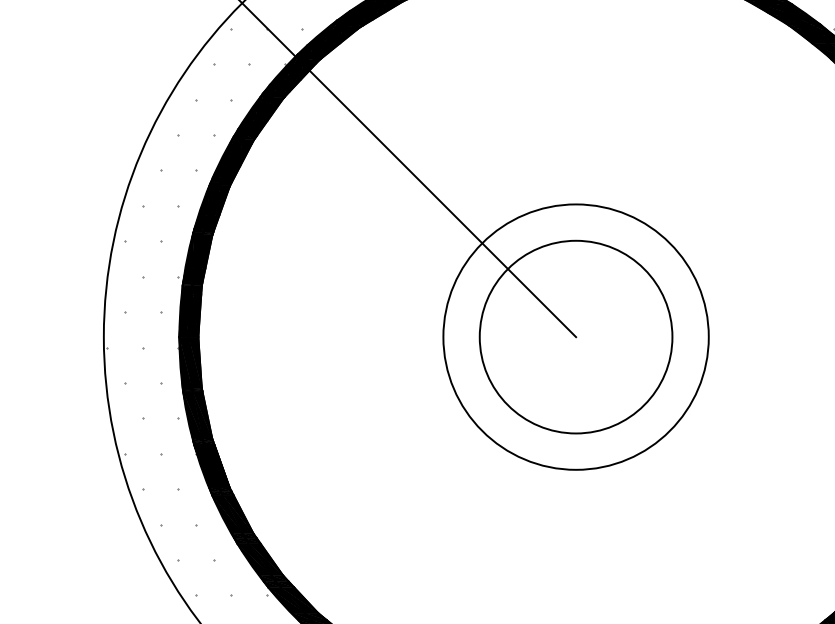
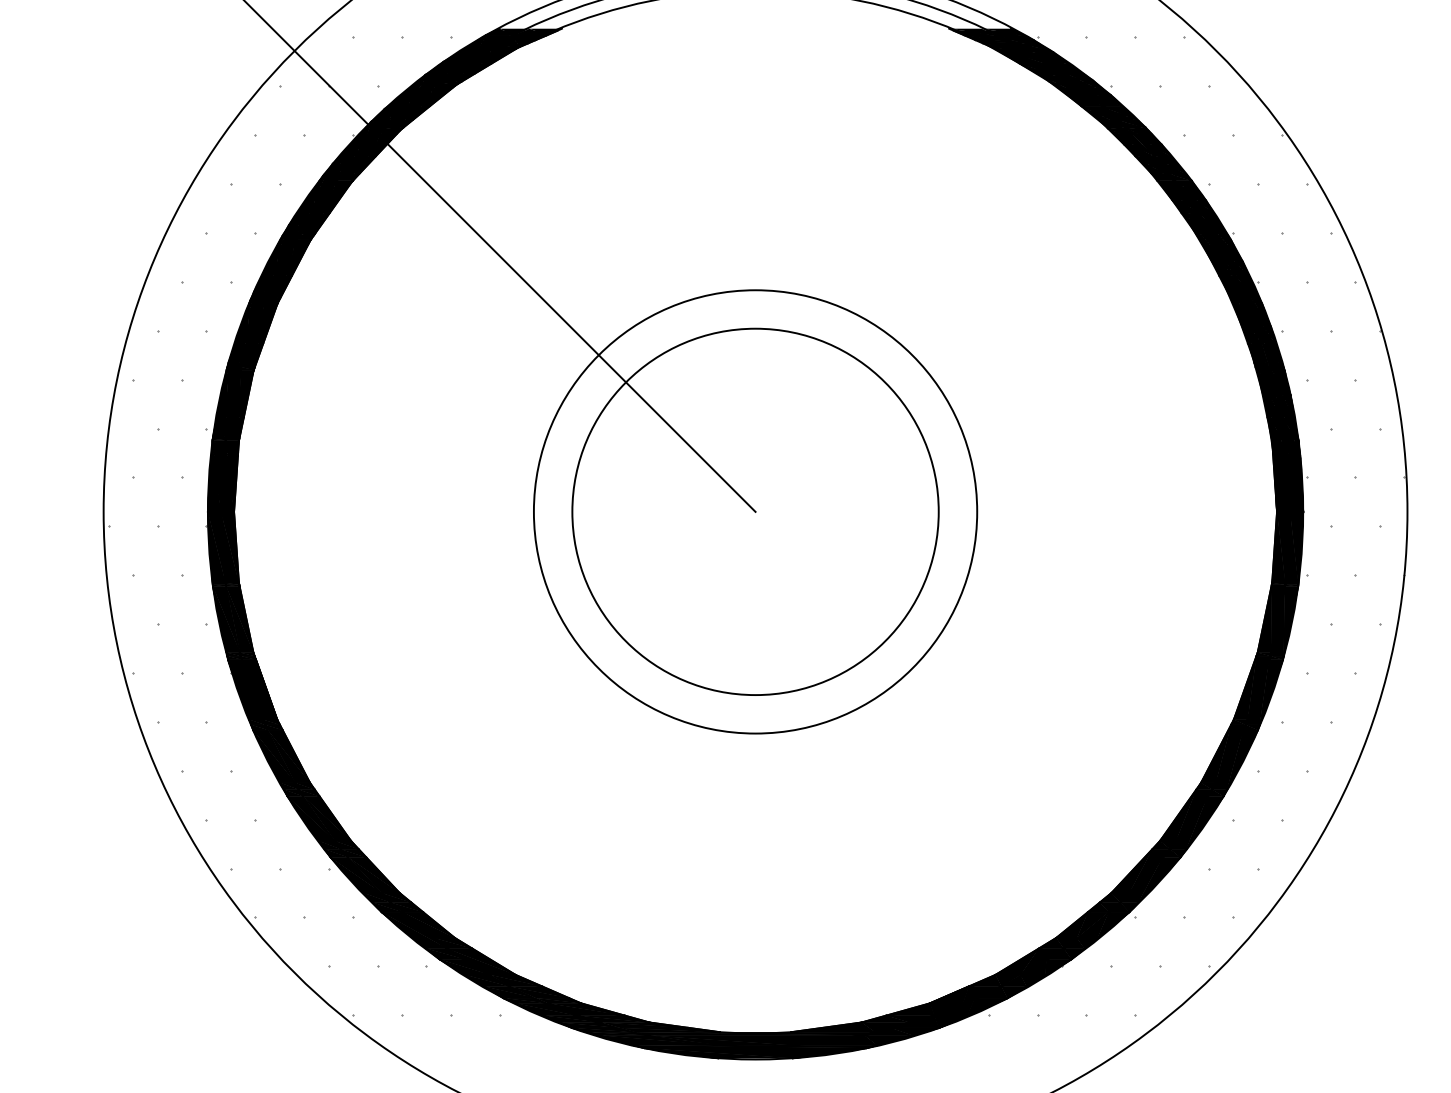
circle: (576, 336) -> (755, 511), size x1.67

